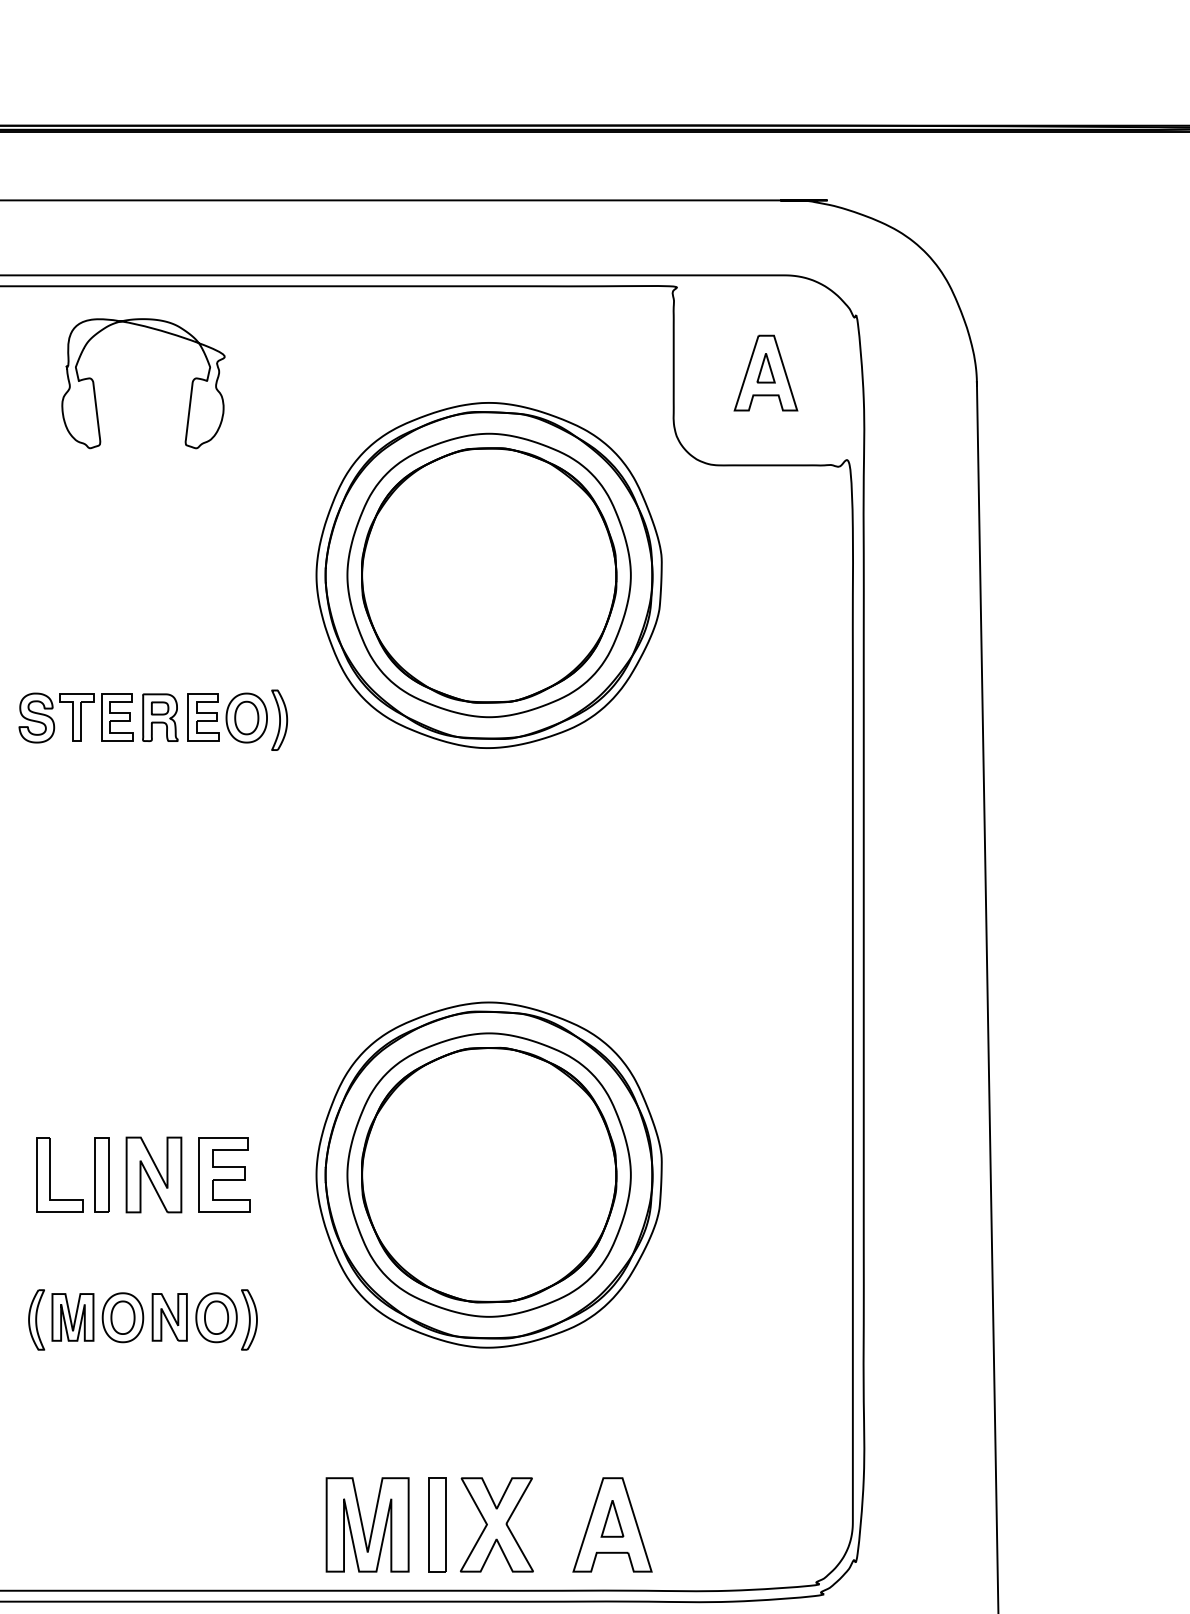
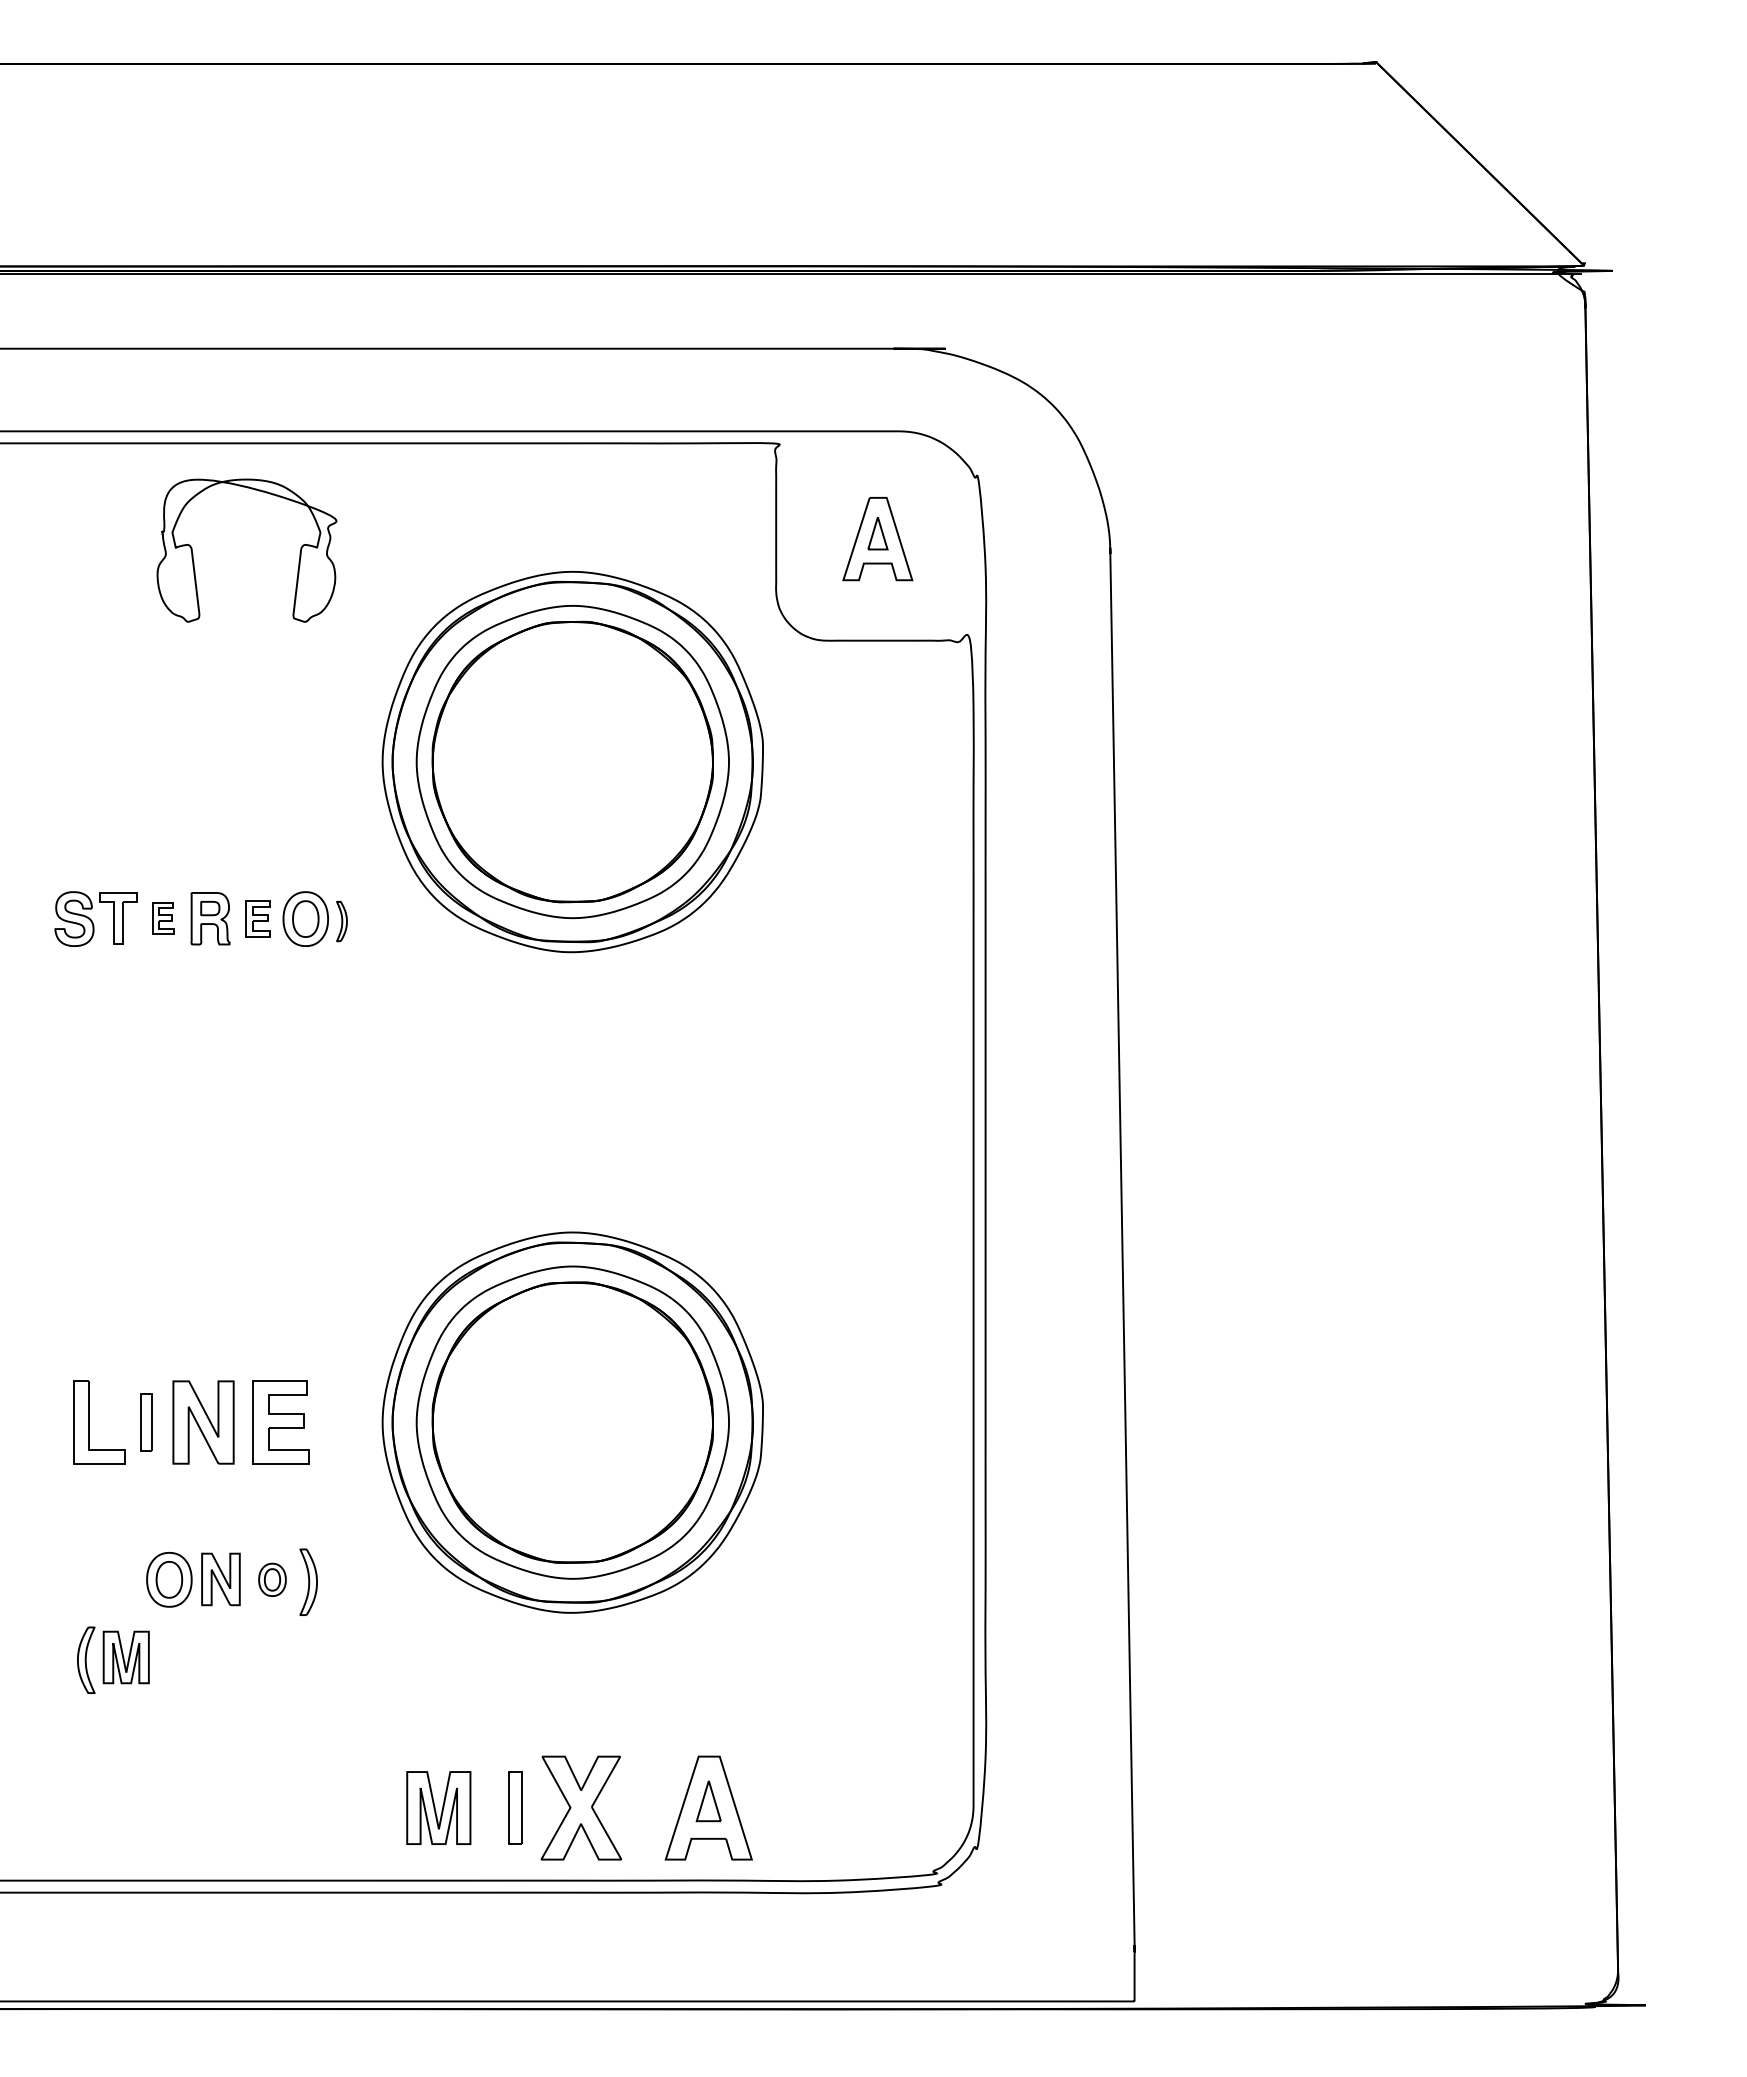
part: (191, 385) -> (299, 552), moved
part: (117, 717) -> (163, 918), size x0.6
part: (203, 717) -> (258, 918), size x0.7
part: (279, 720) -> (341, 921), size x0.6
part: (102, 1174) -> (146, 1422), size x0.7
part: (216, 1317) -> (272, 1579), size x0.6
part: (61, 1319) -> (113, 1659), moved
part: (367, 1524) -> (438, 1807), size x0.7
part: (437, 1525) -> (515, 1808), size x0.7

